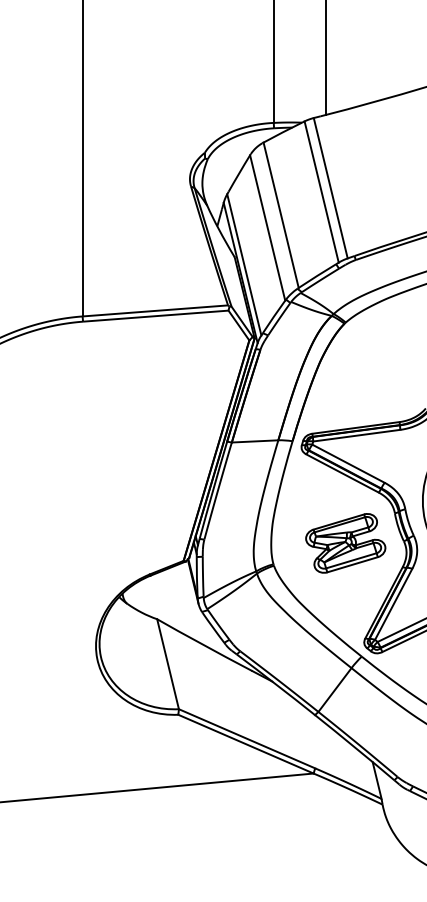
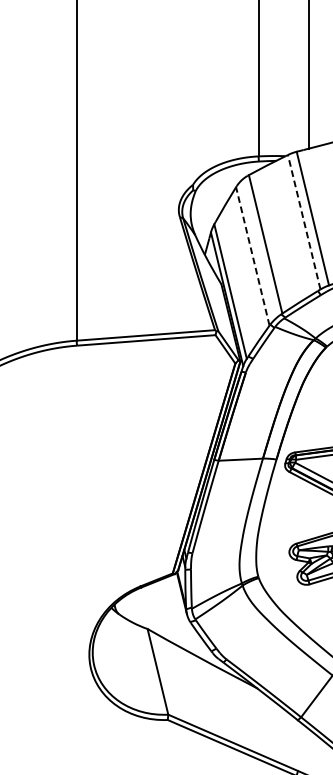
line: (321, 192) -> (304, 222), solid -> dashed
line: (267, 227) -> (252, 256), solid -> dashed

